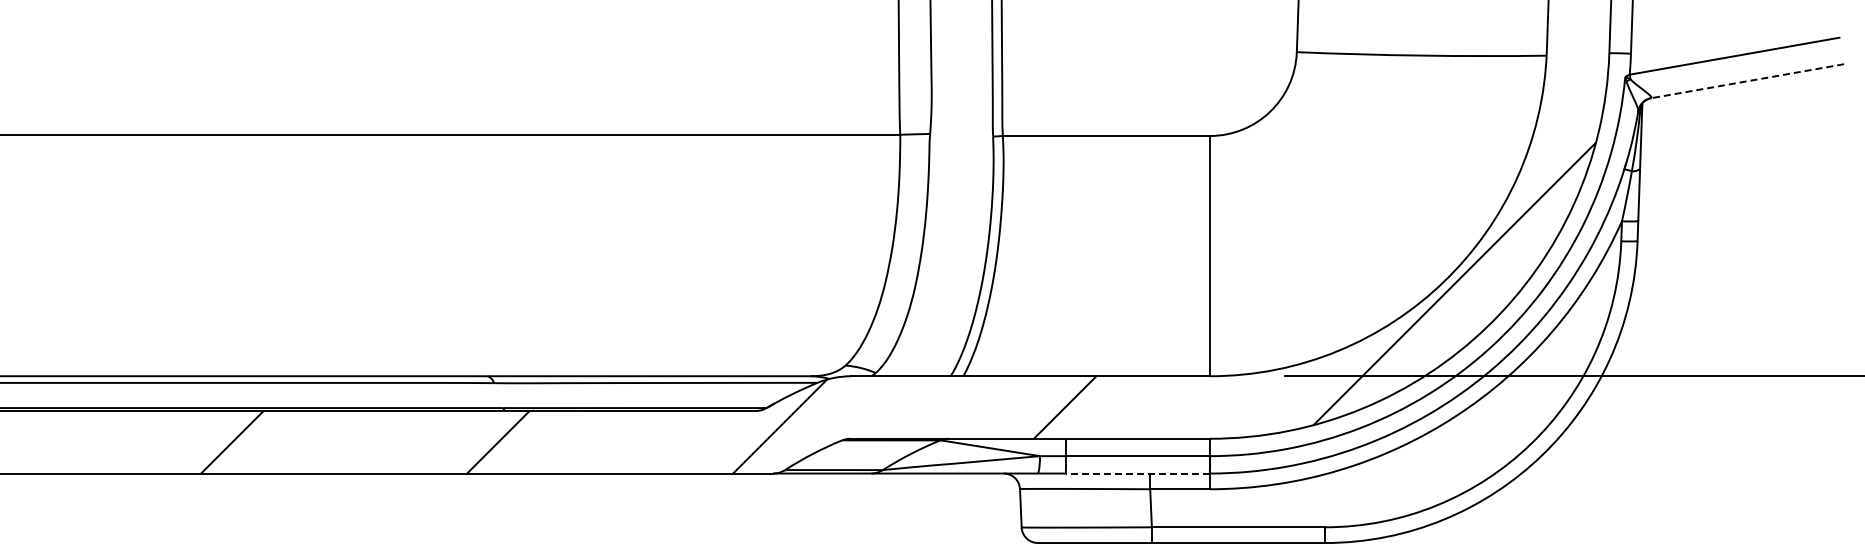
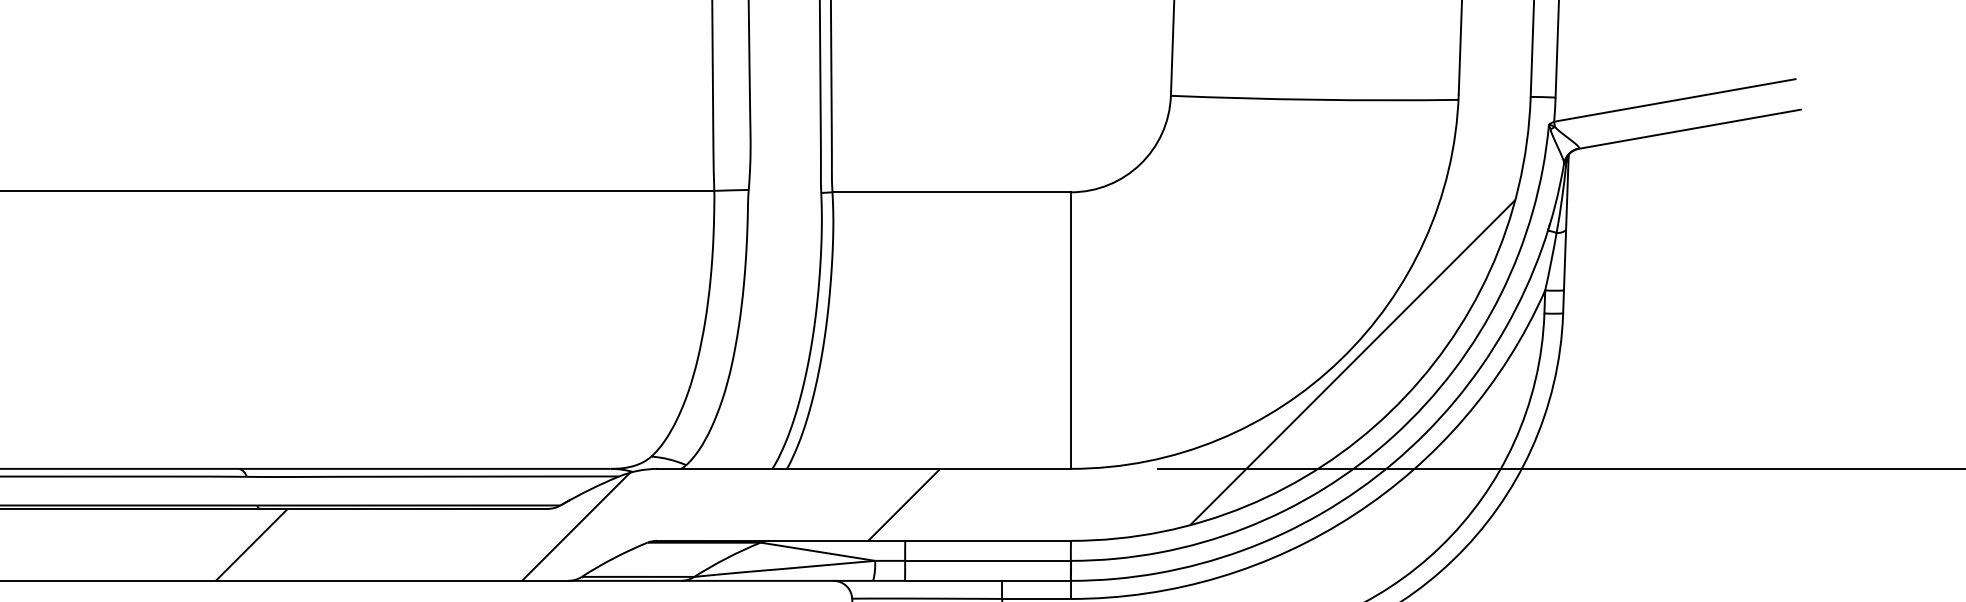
line: (1747, 81) -> (1689, 129), dashed -> solid
line: (1137, 473) -> (987, 580), dashed -> solid

